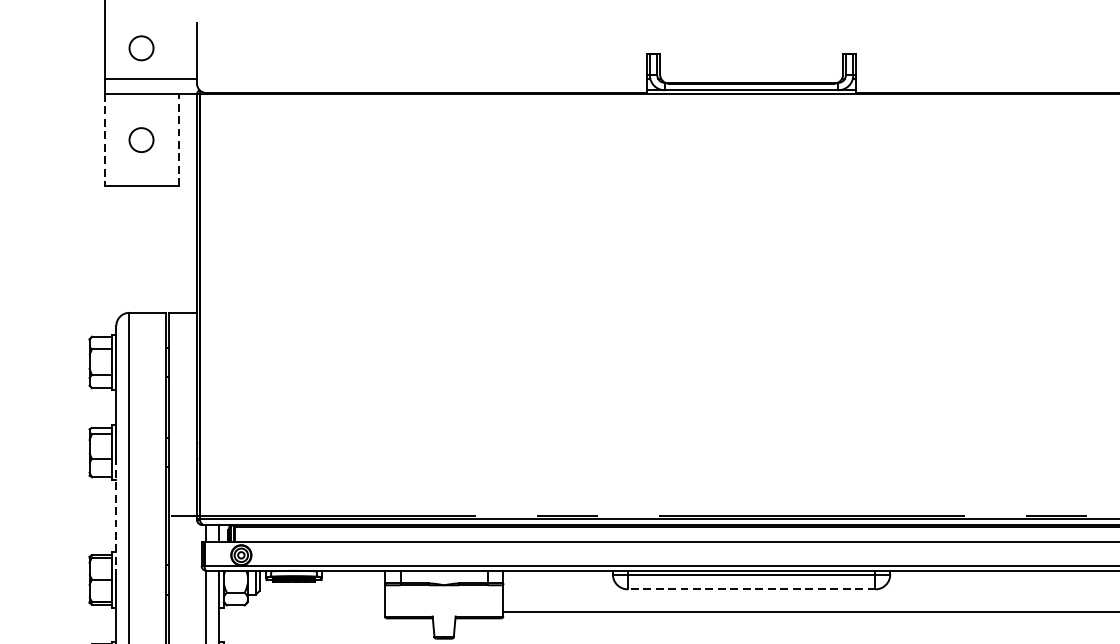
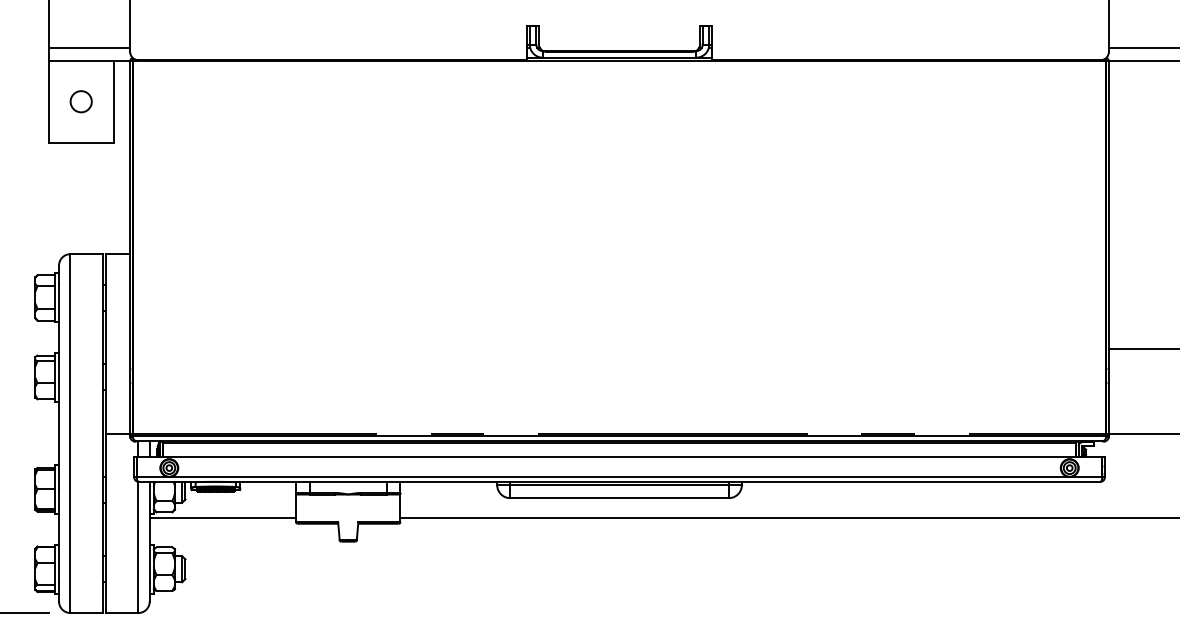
circle: (140, 48) -> (80, 20), removed
line: (104, 139) -> (48, 101), dashed -> solid
line: (178, 139) -> (113, 101), dashed -> solid
line: (116, 517) -> (59, 434), dashed -> solid
line: (751, 589) -> (619, 498), dashed -> solid
line: (301, 612) -> (222, 518), added

